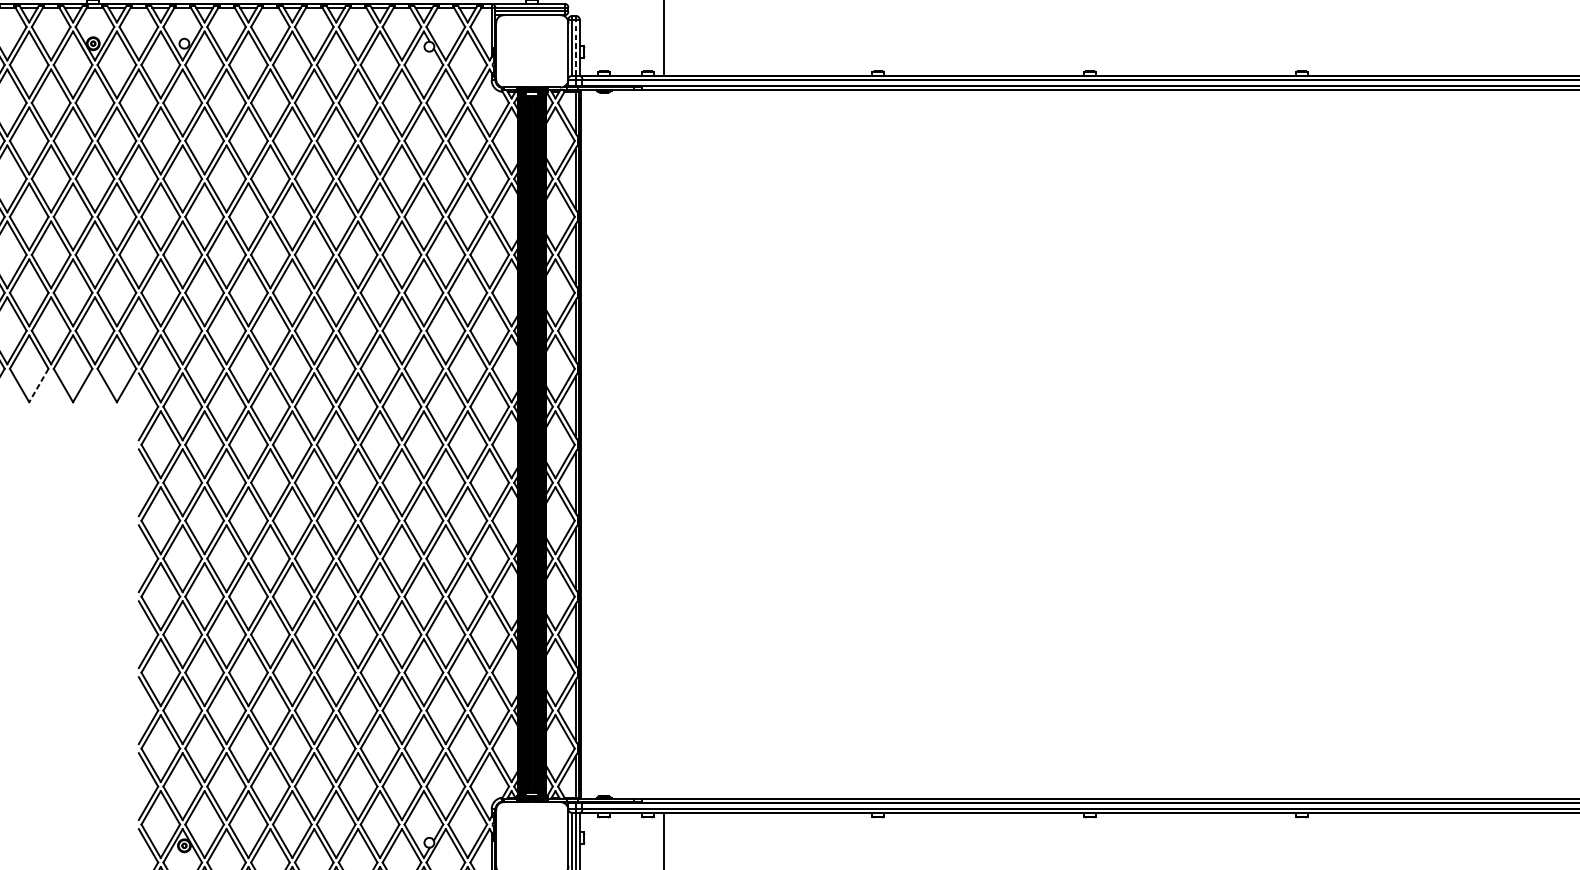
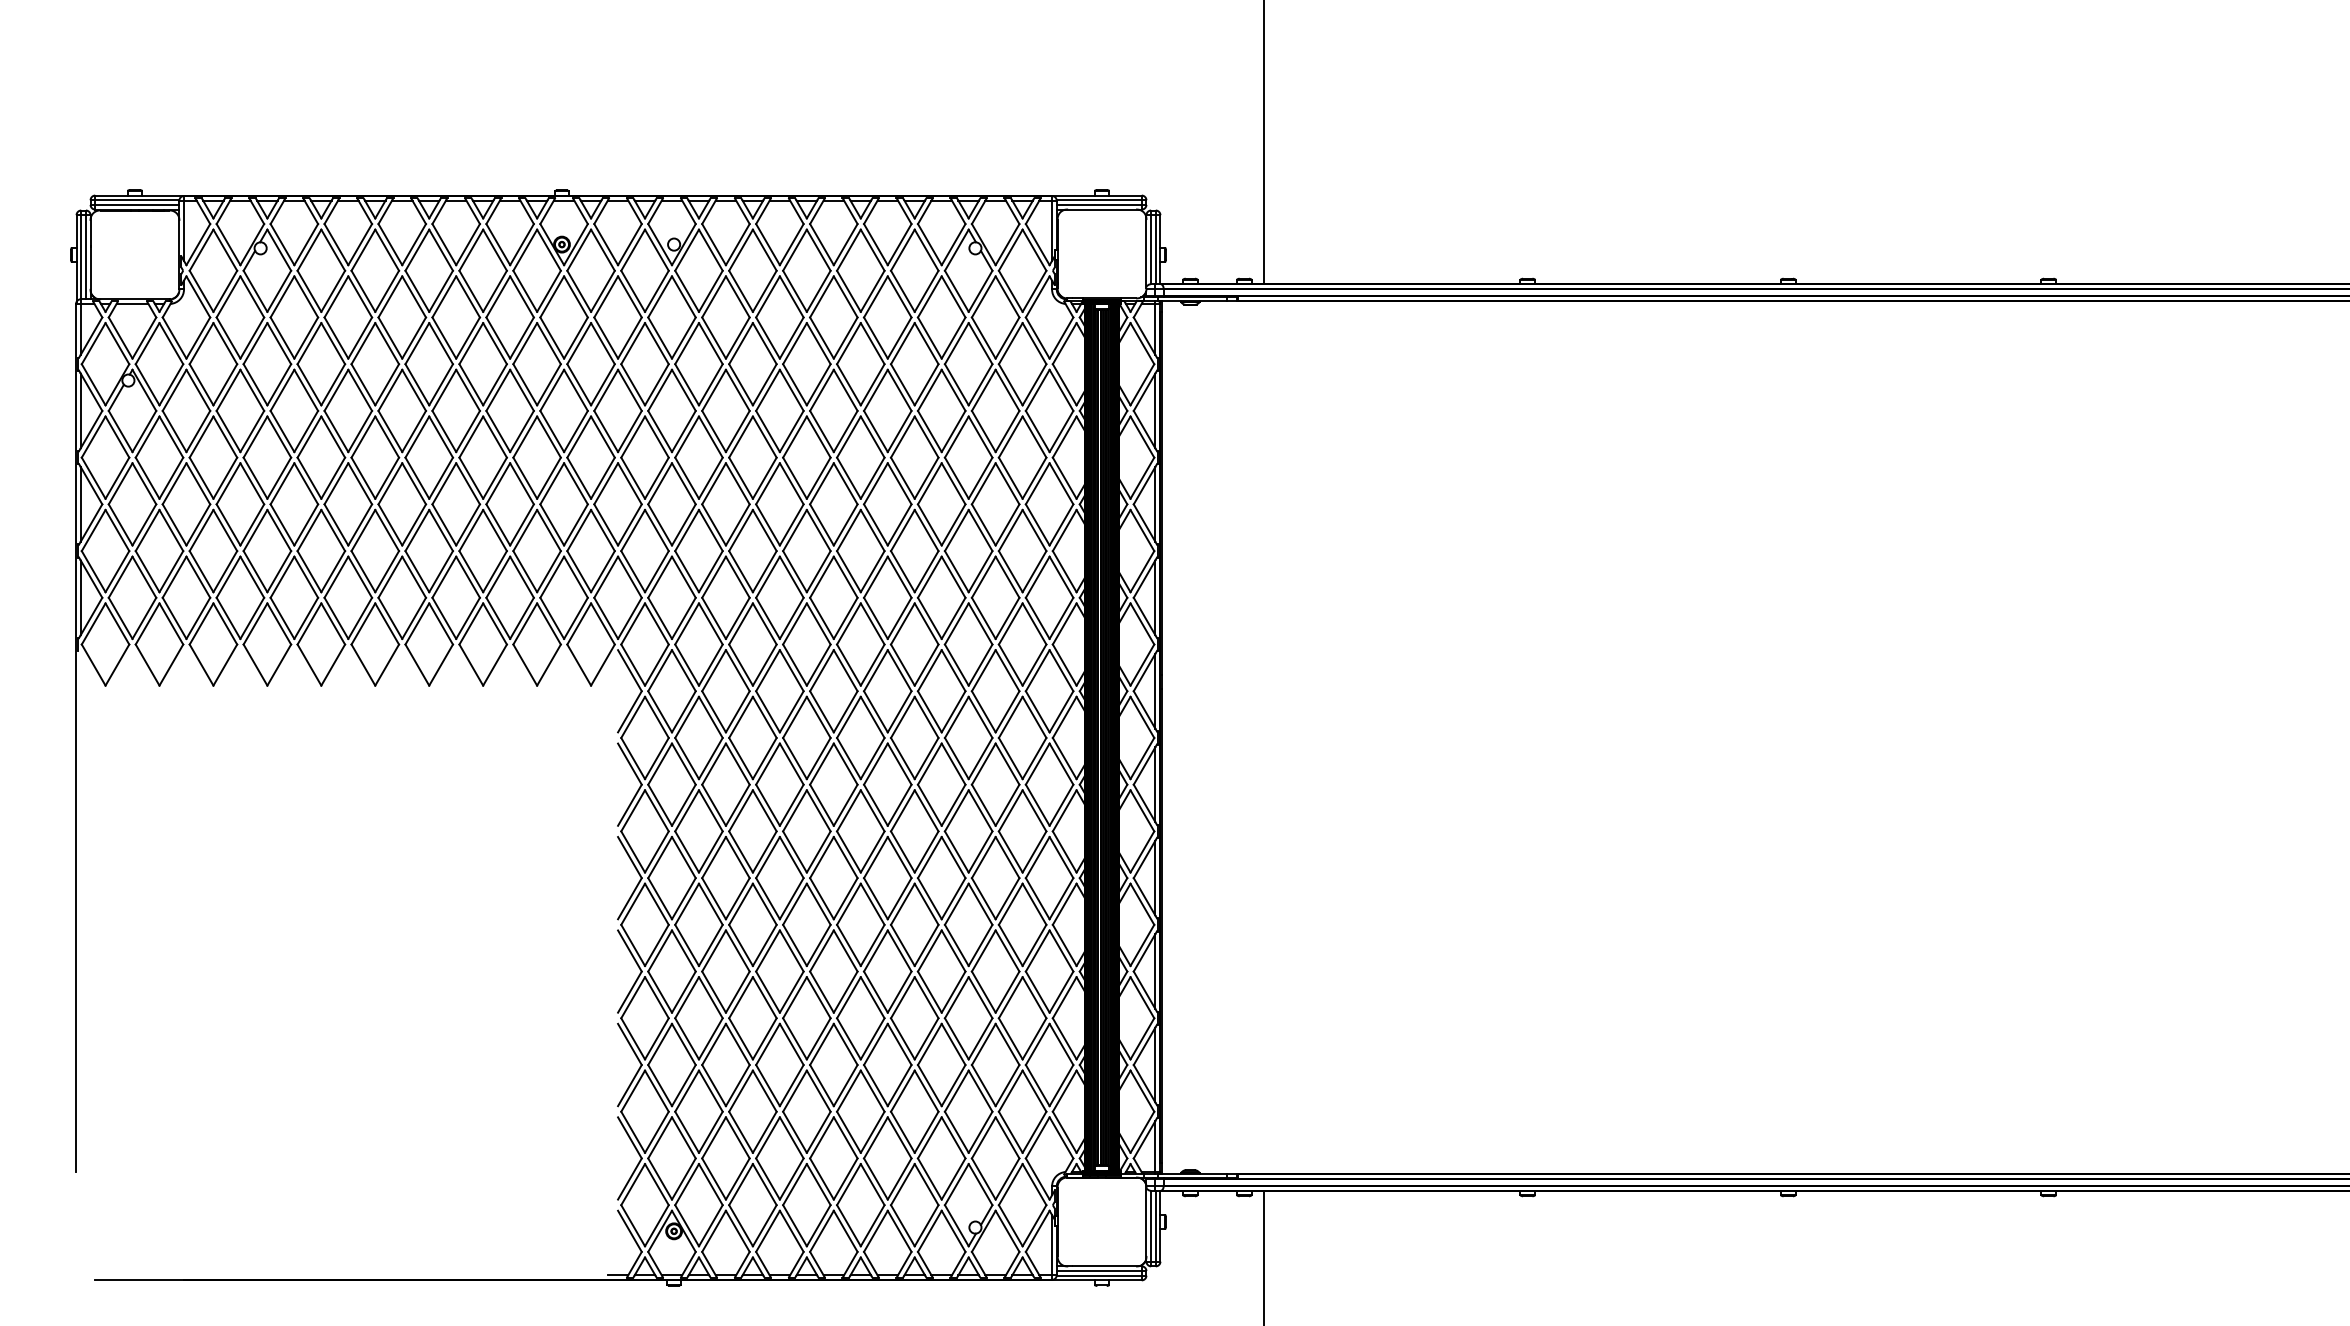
line: (575, 47) -> (1155, 249), dashed -> solid
line: (39, 385) -> (495, 665), dashed -> solid

